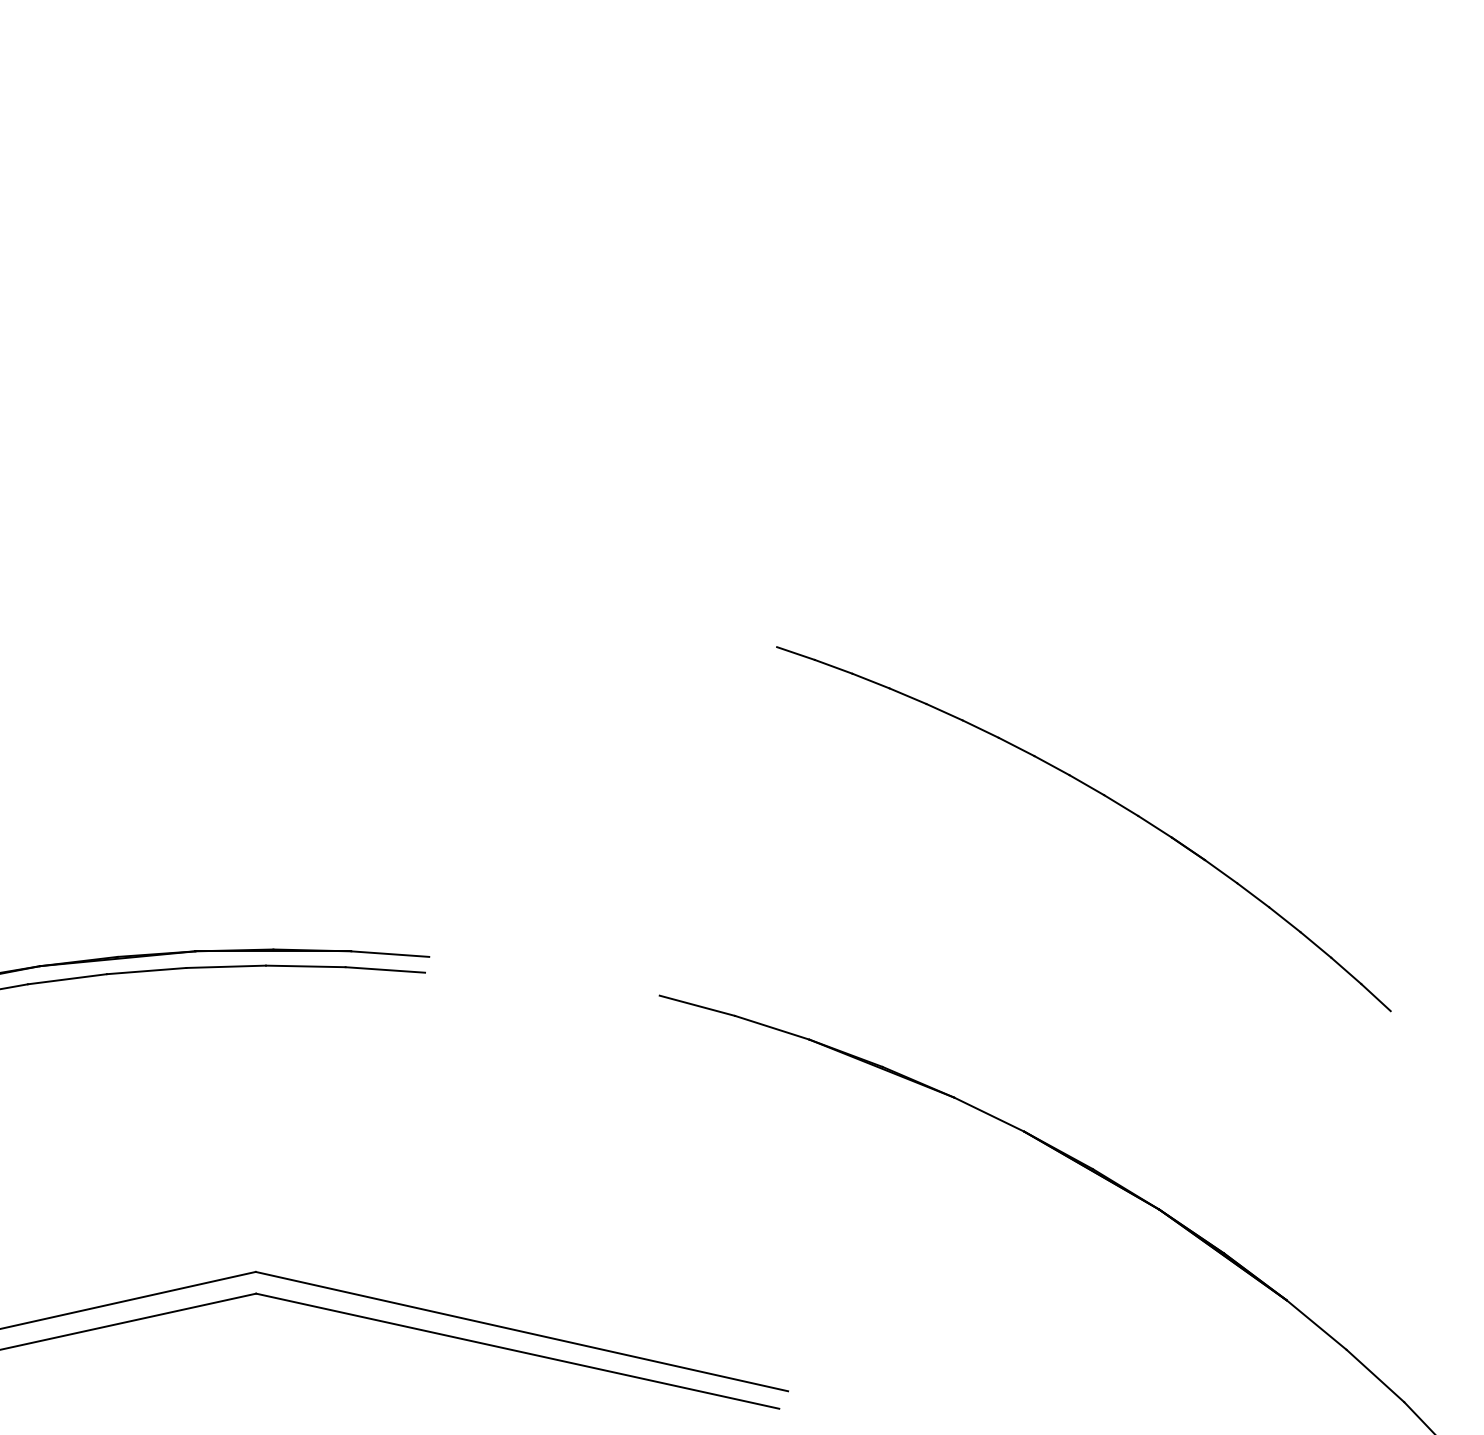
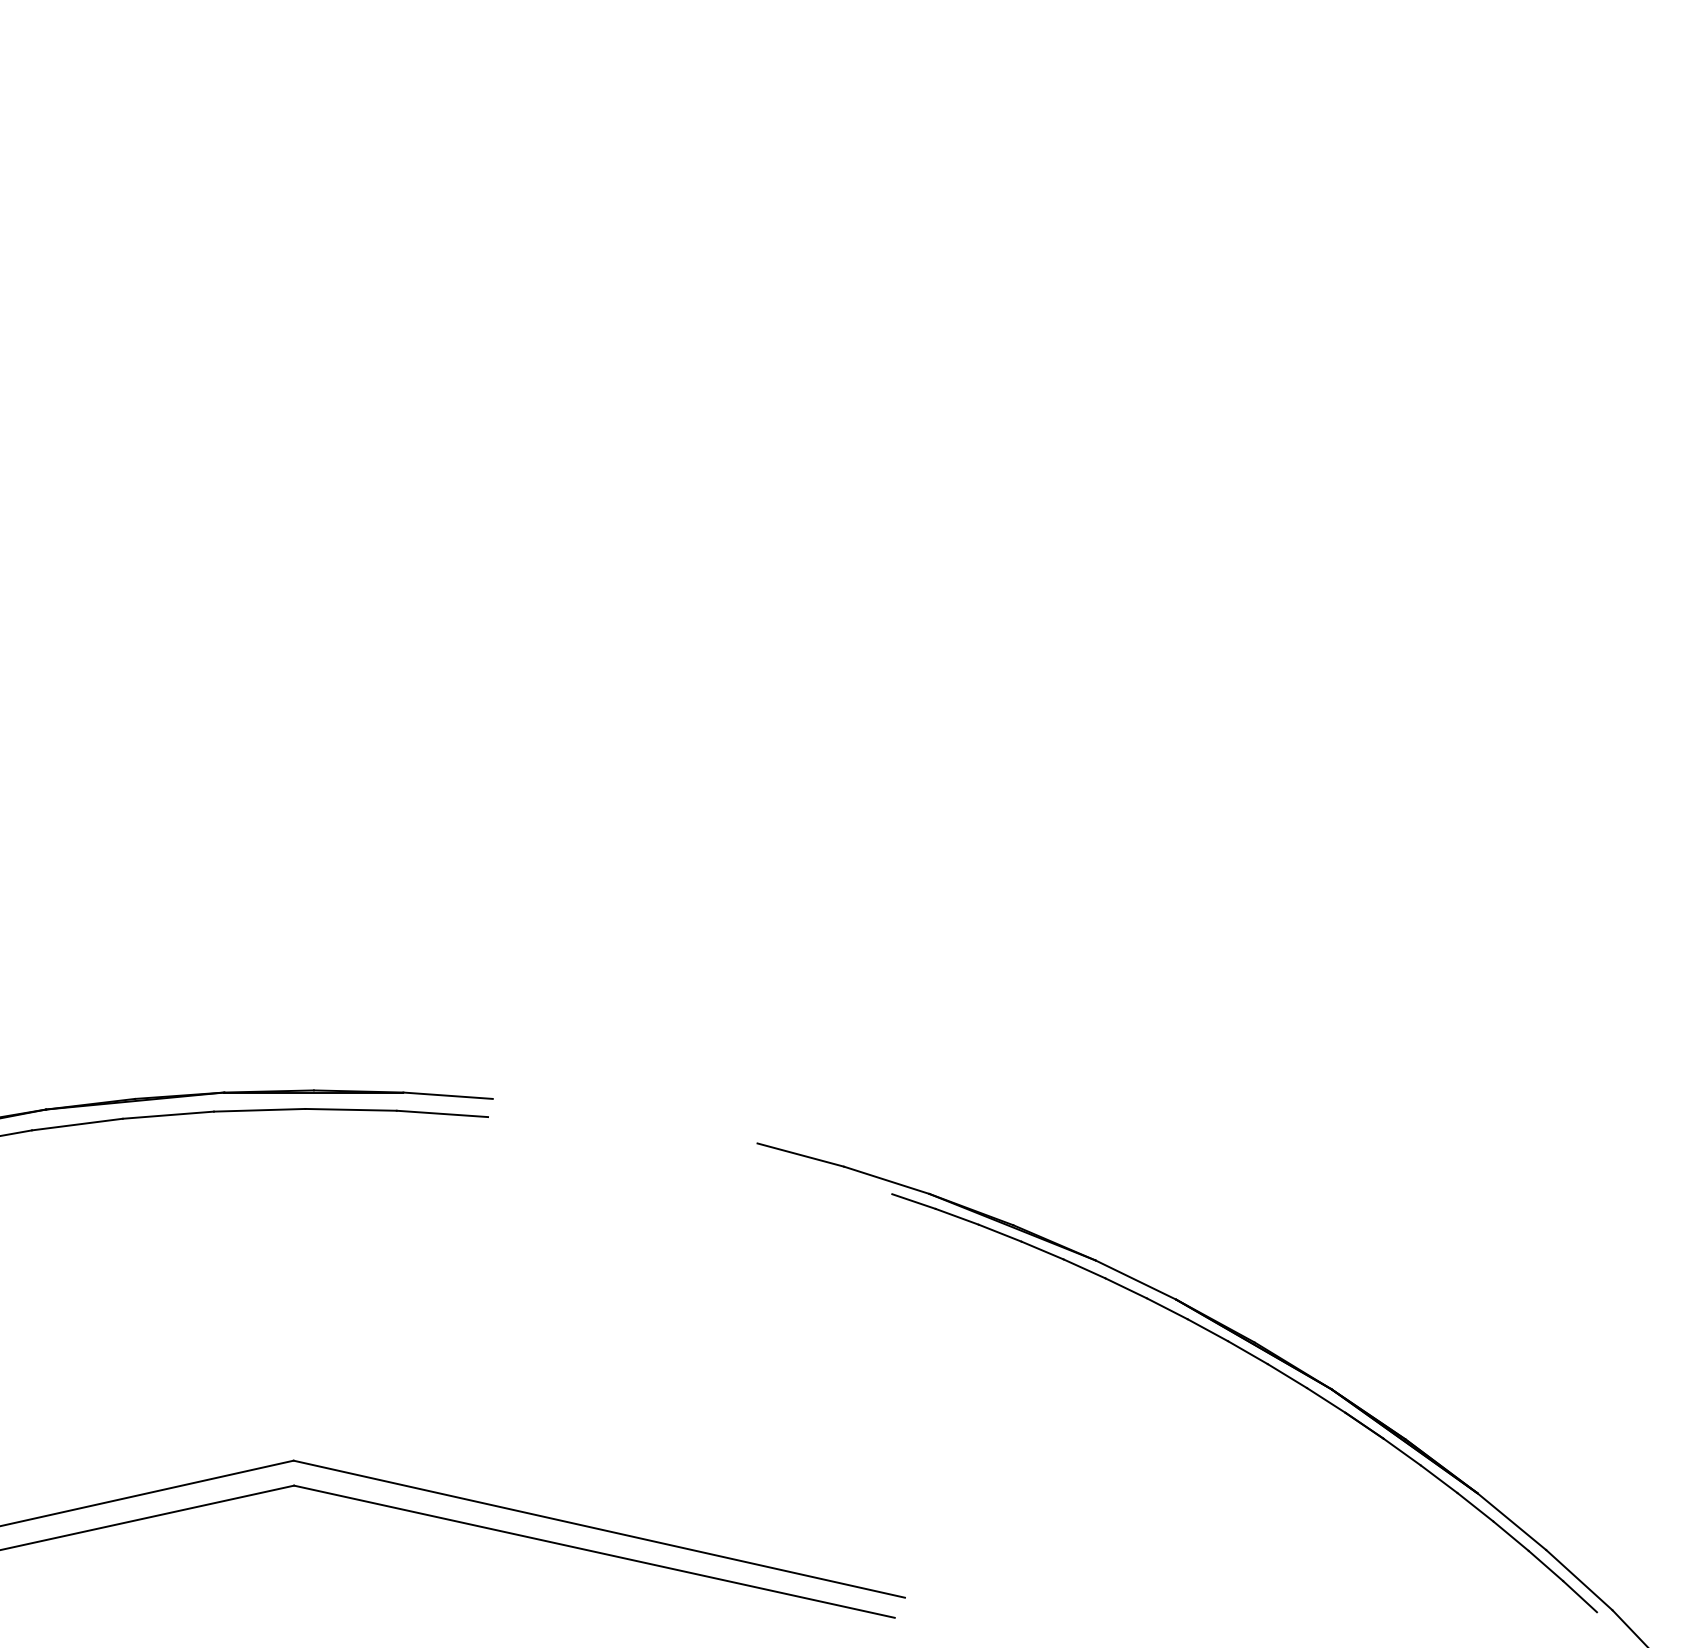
part: (1103, 796) -> (1267, 1365), moved

